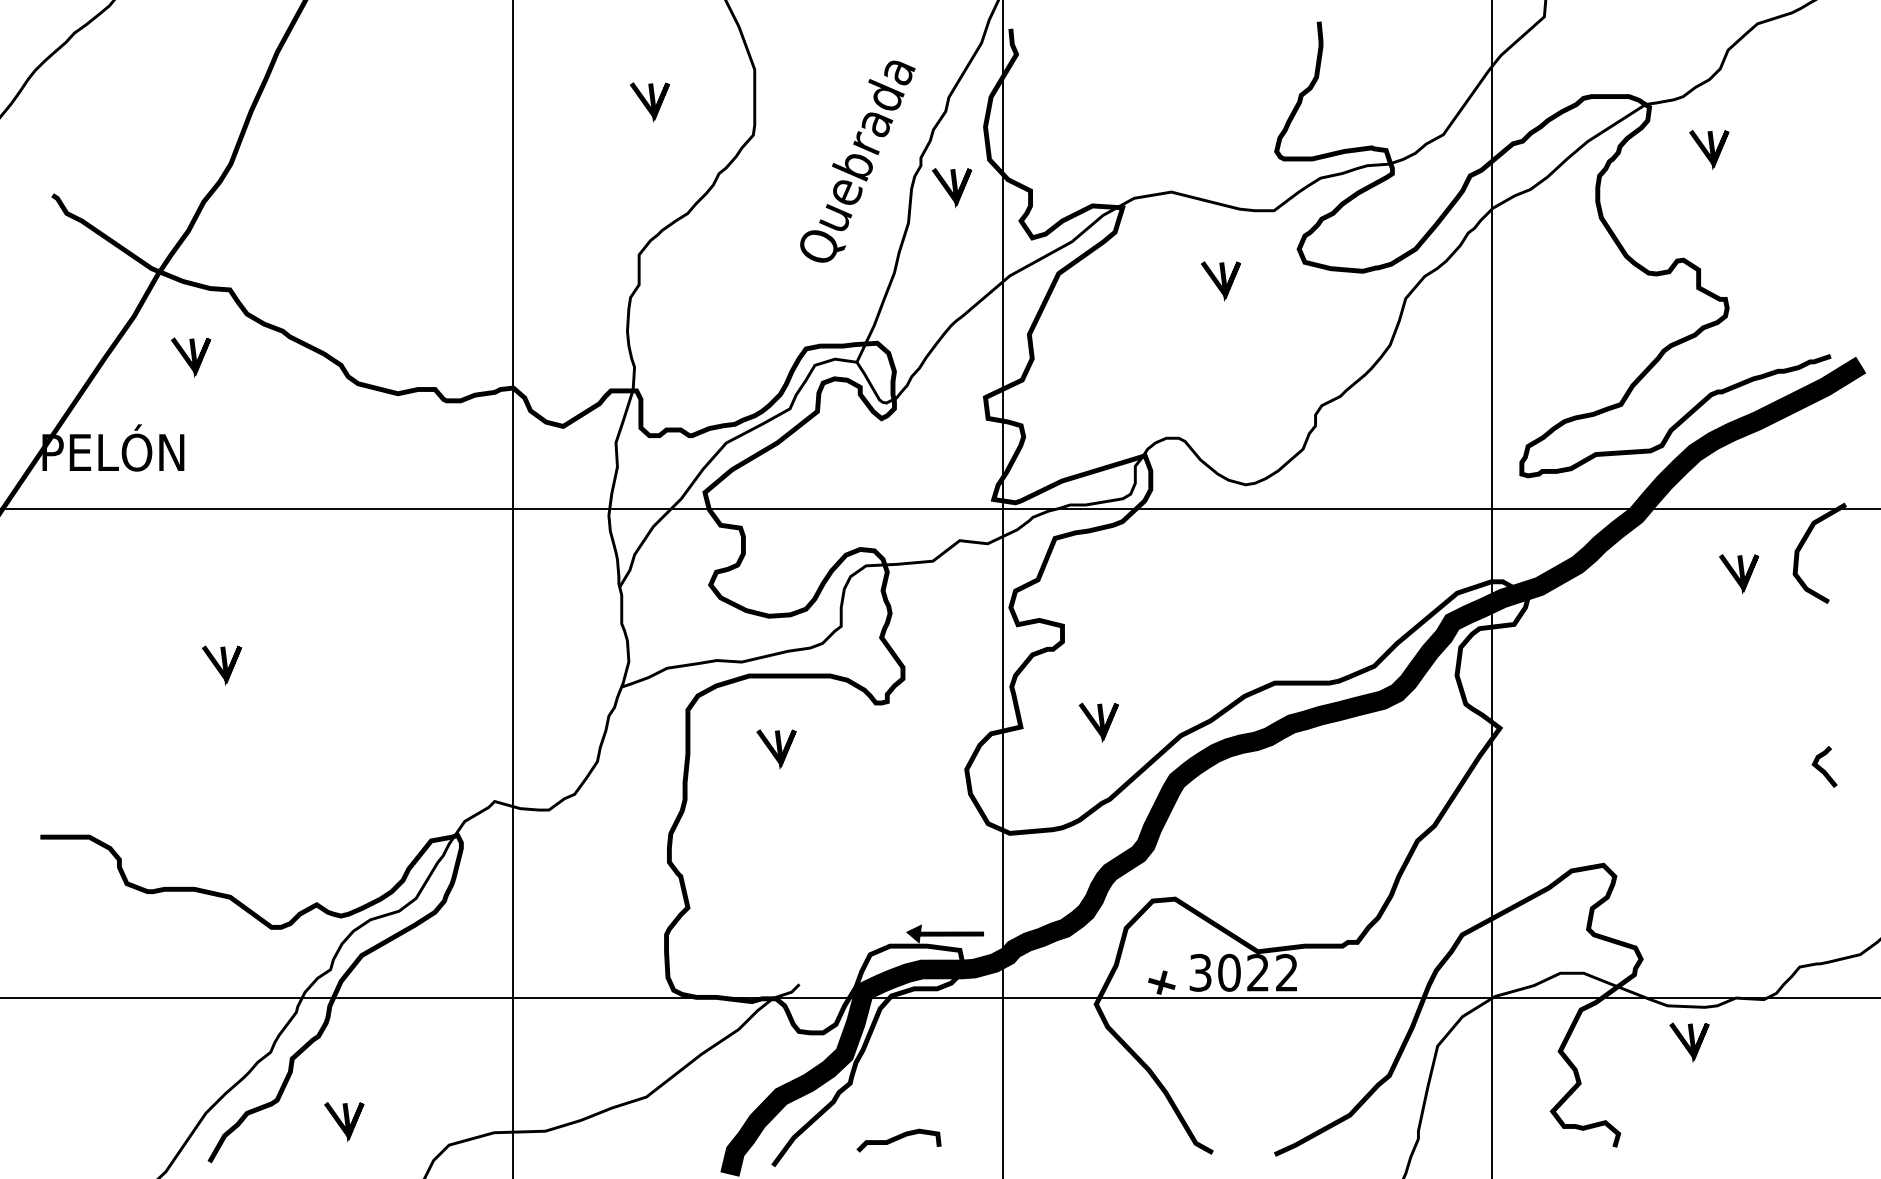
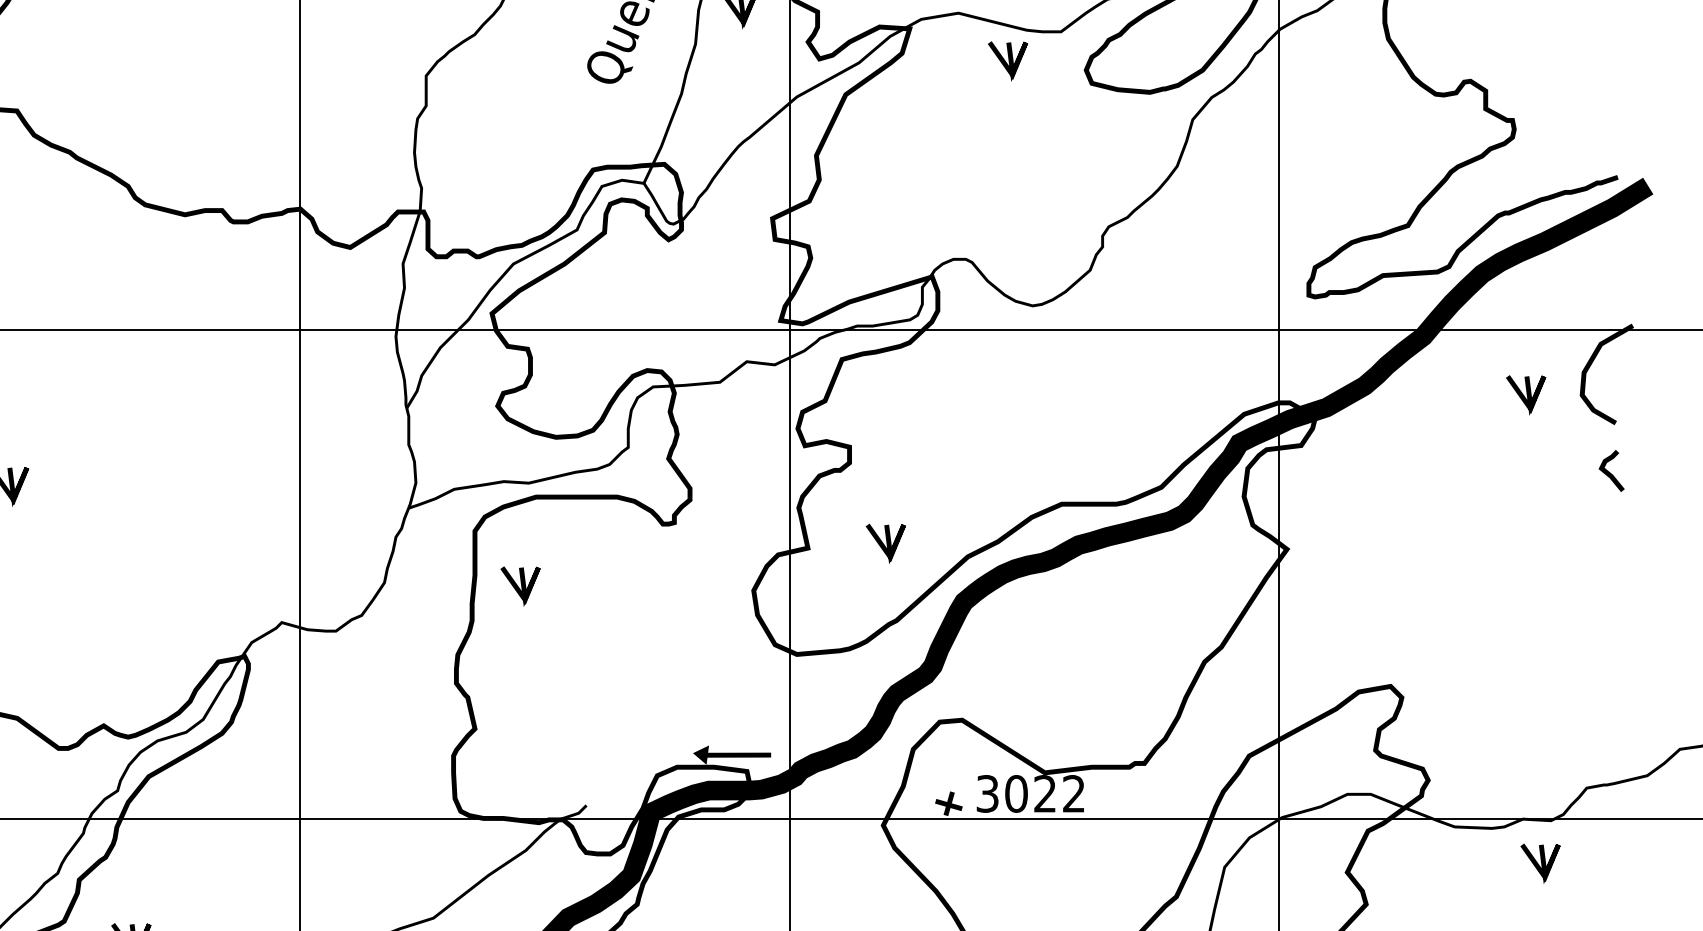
line: (1219, 281) -> (1006, 61), moved
line: (777, 749) -> (521, 586), moved
curve: (1822, 767) -> (1609, 471), moved
line: (1690, 1042) -> (1541, 863), moved

